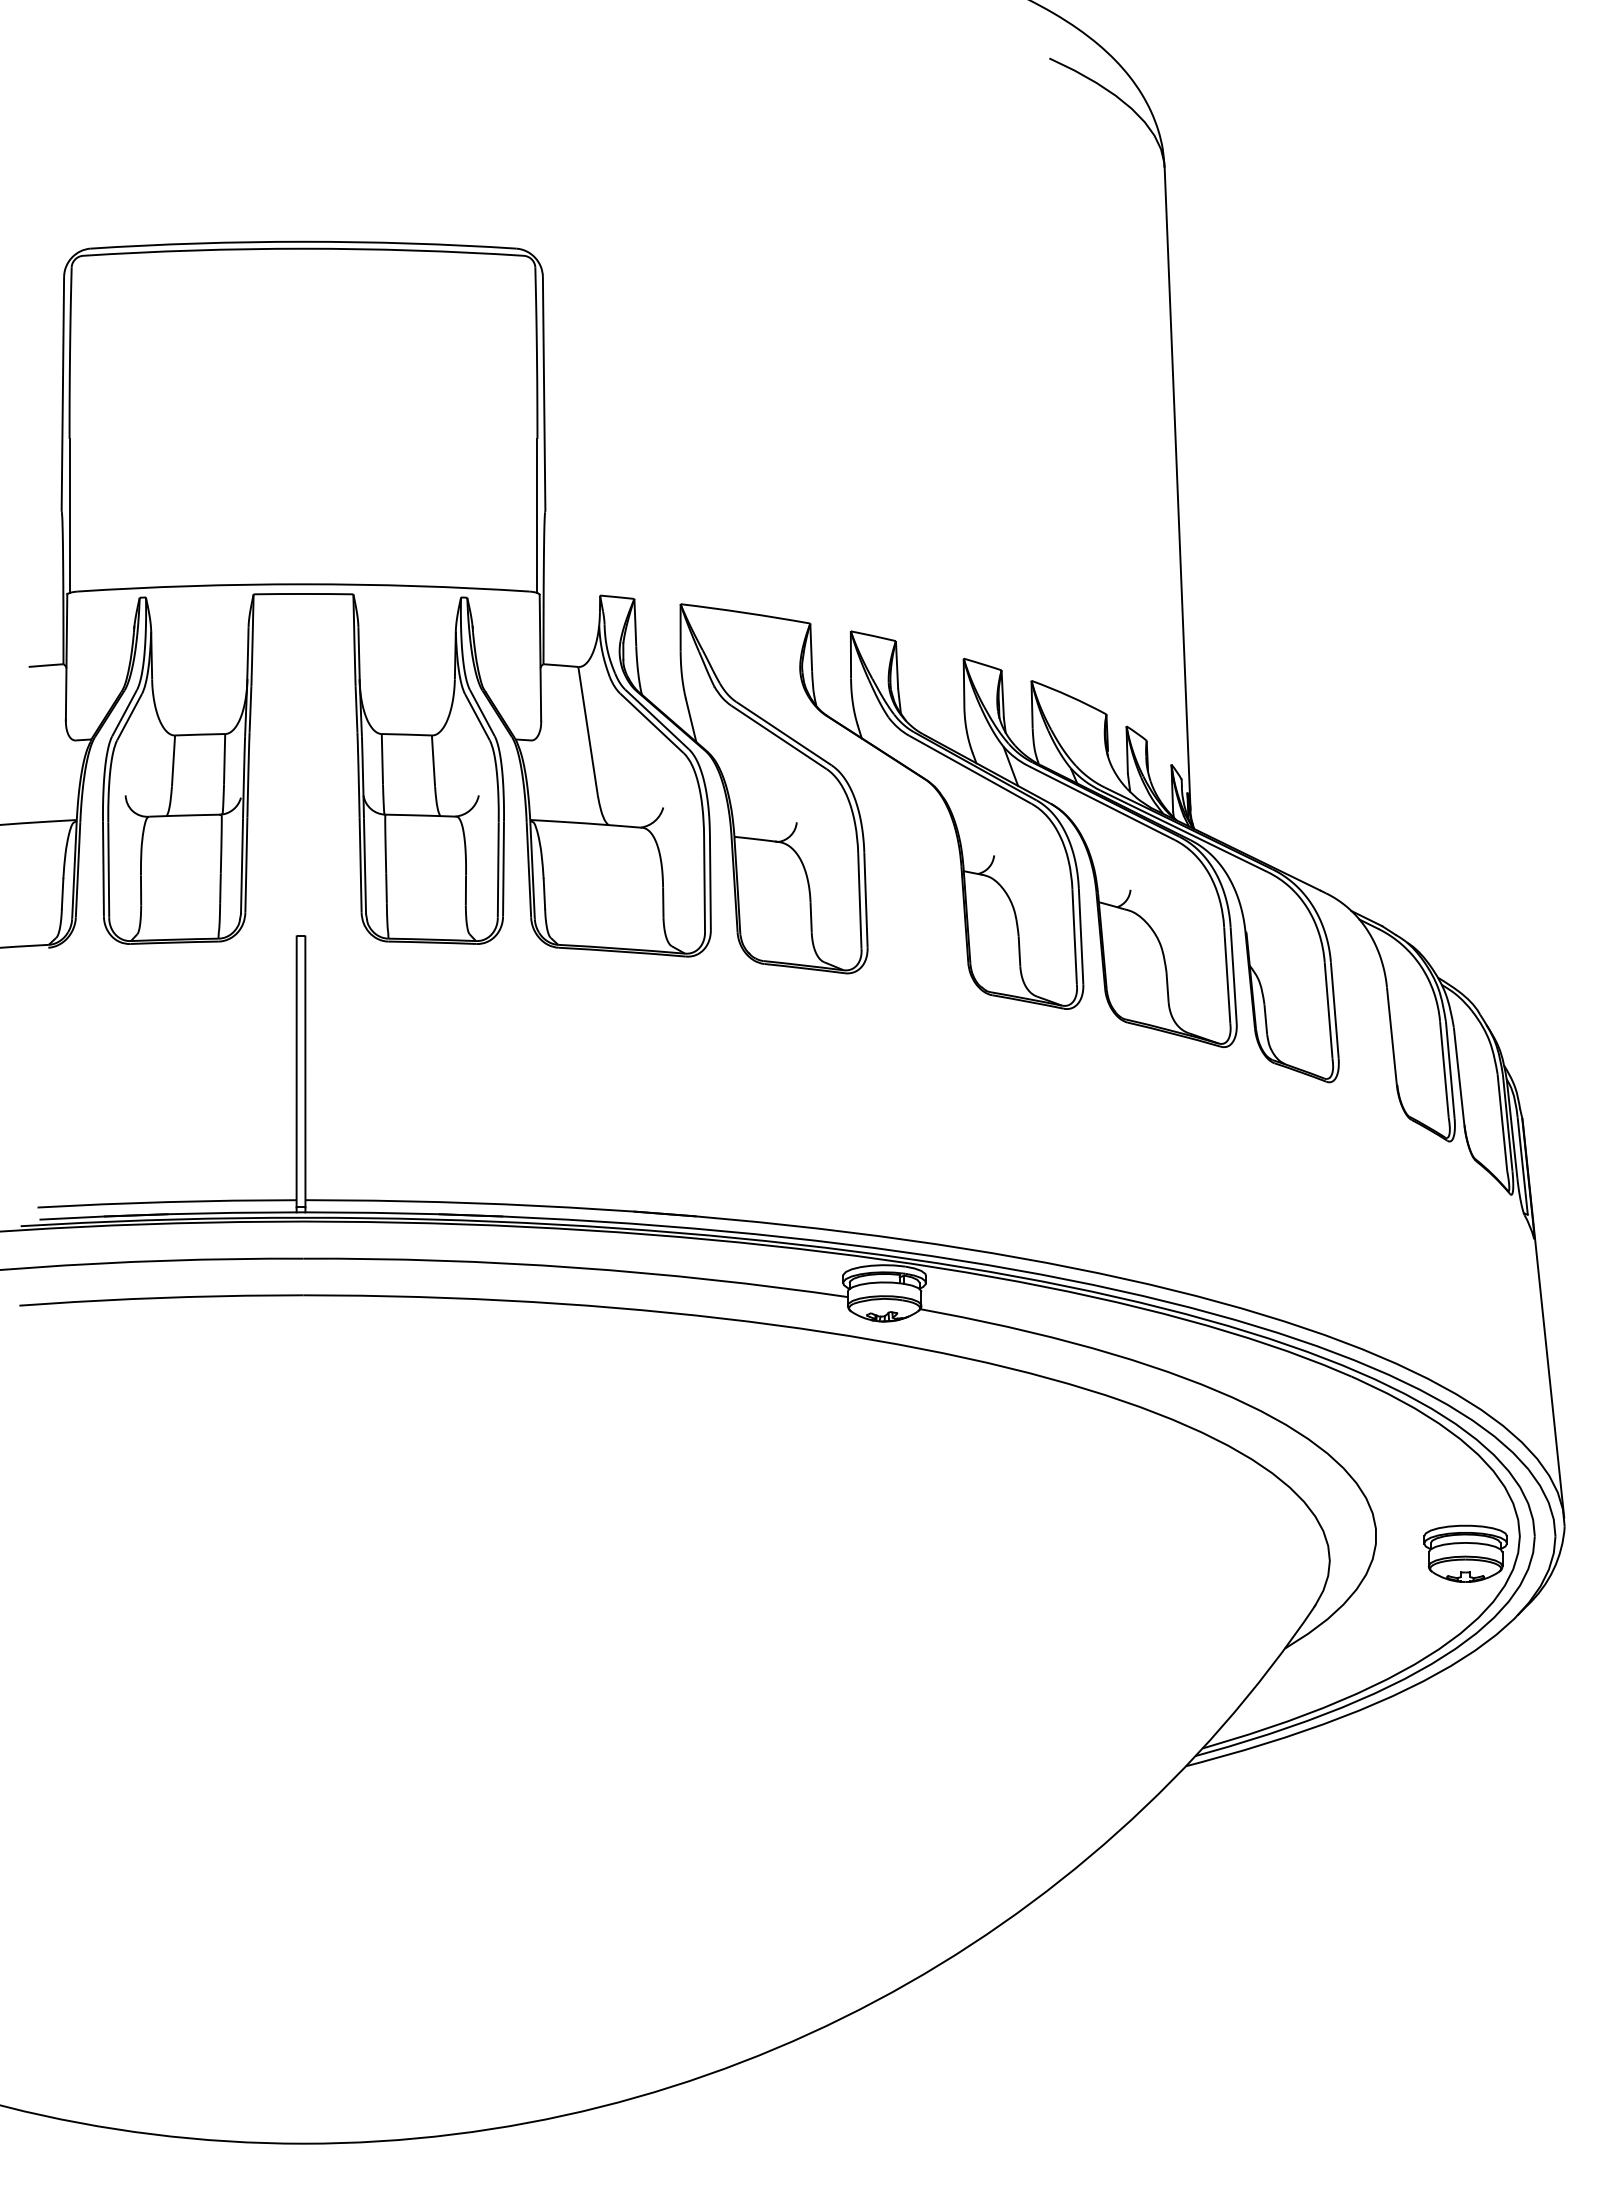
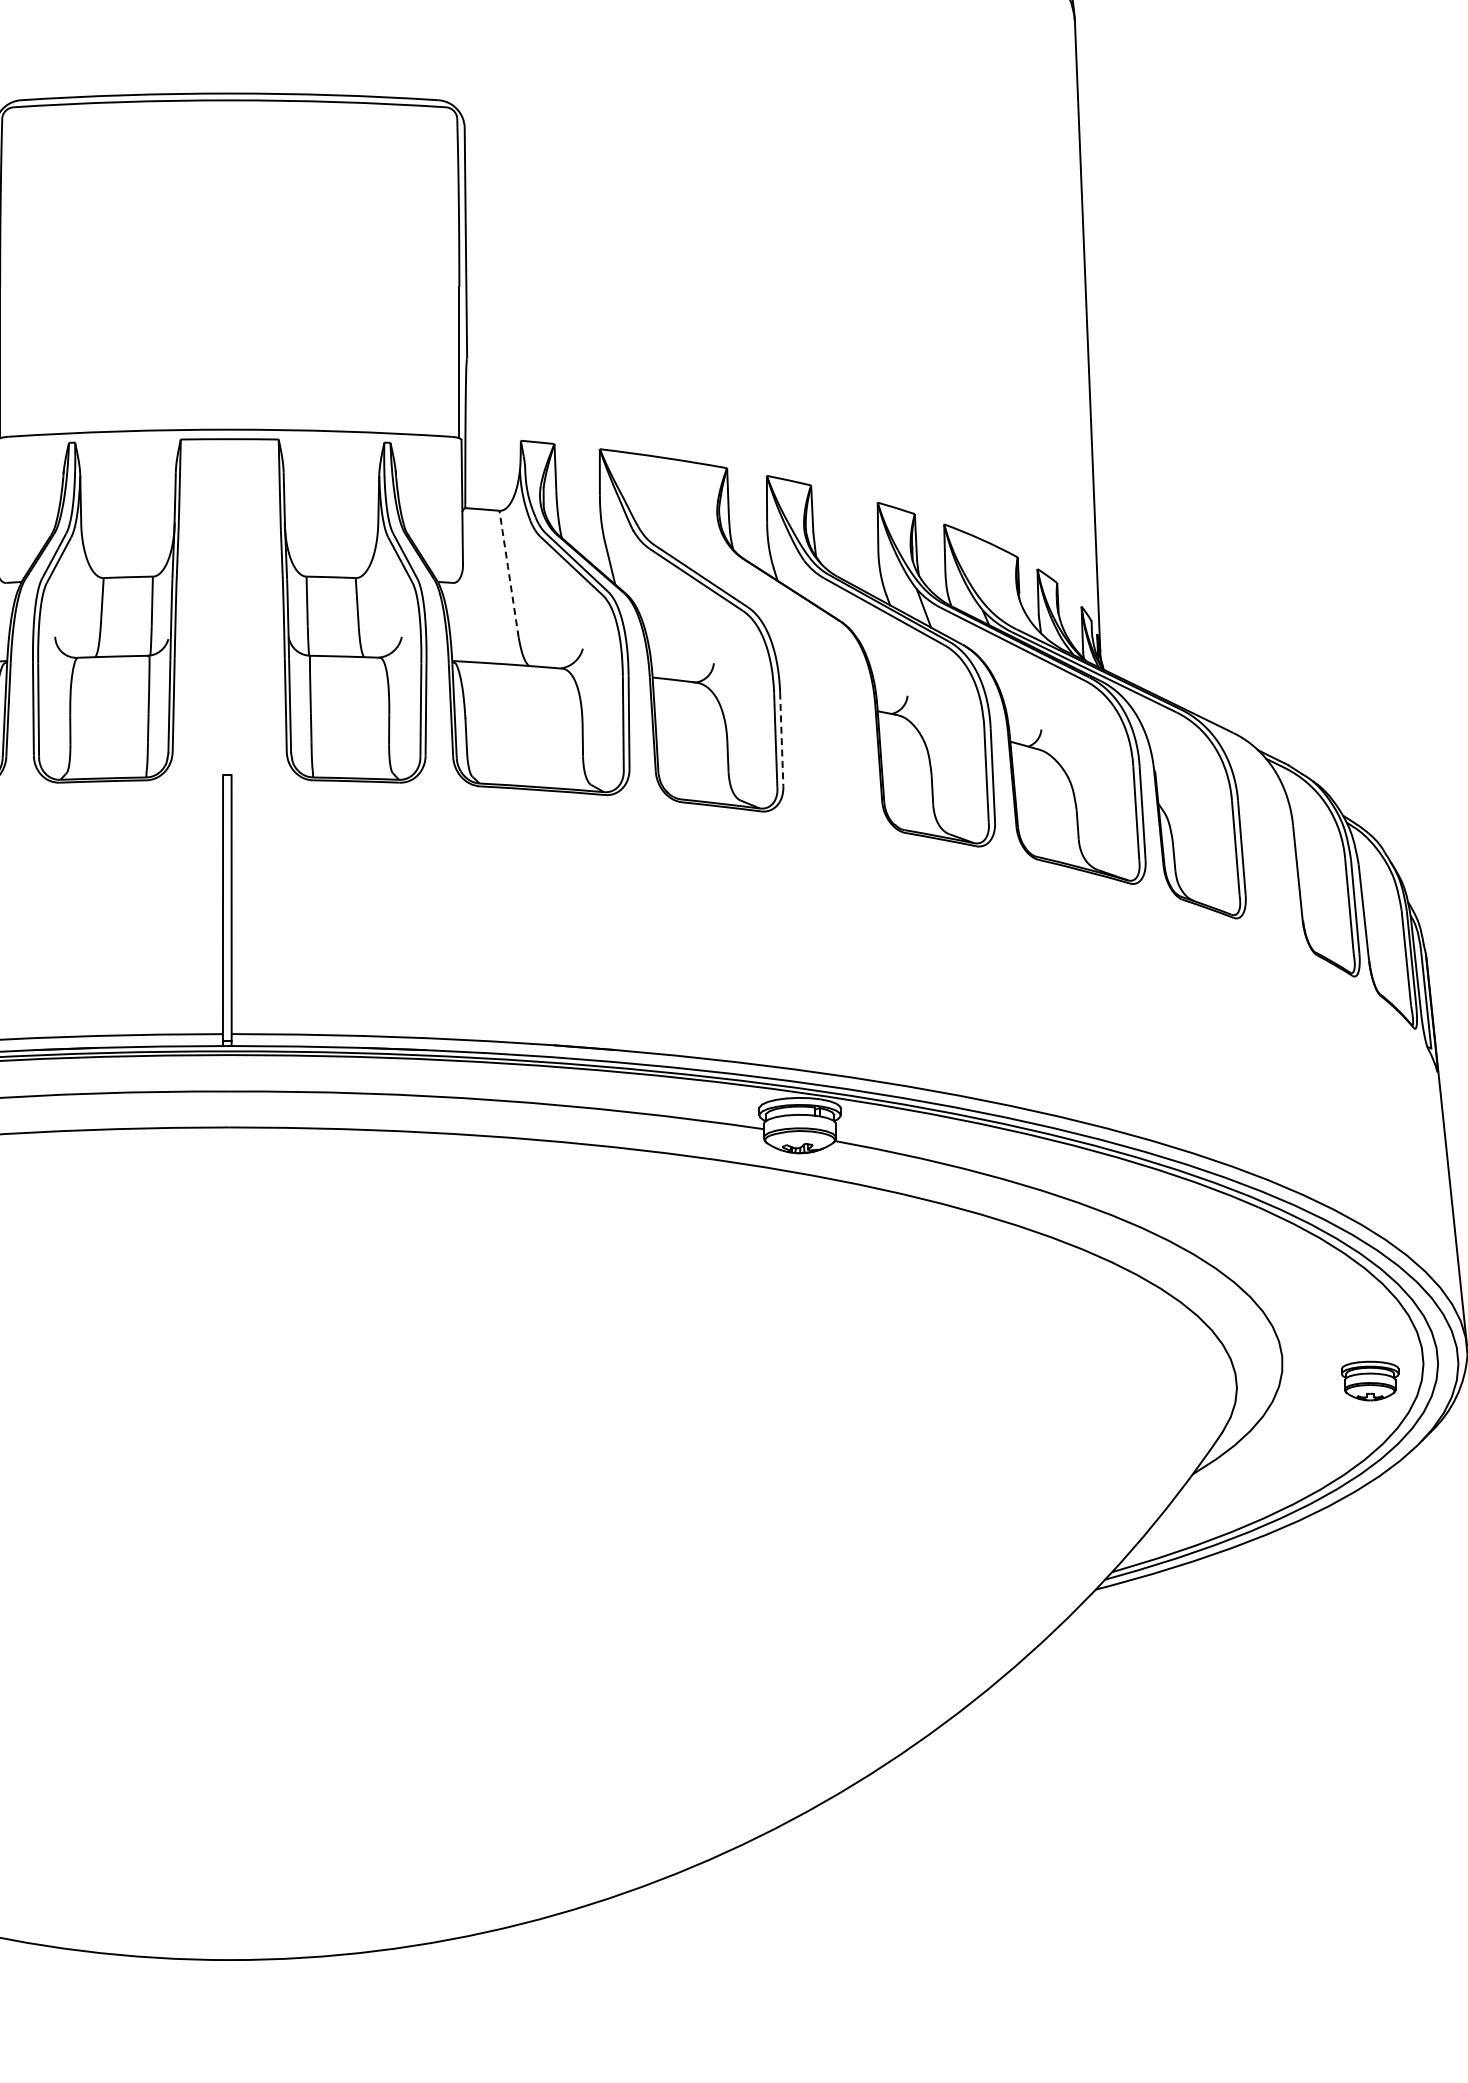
line: (587, 730) -> (508, 573), solid -> dashed
line: (865, 900) -> (781, 740), solid -> dashed
part: (1465, 1553) -> (1370, 1380), size x0.7

